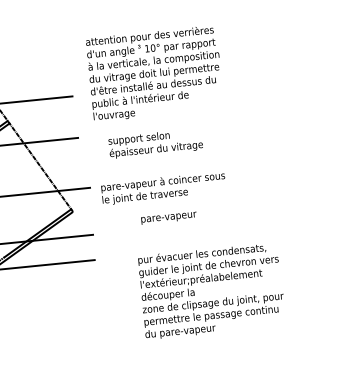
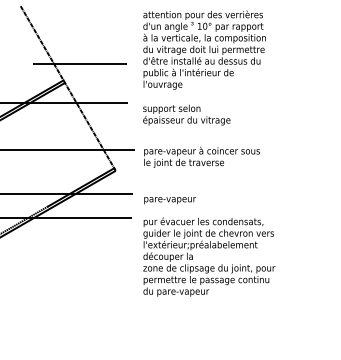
text: (155, 142) -> (186, 114), moved
text: (169, 218) -> (170, 200), moved
text: (212, 290) -> (209, 256), moved

